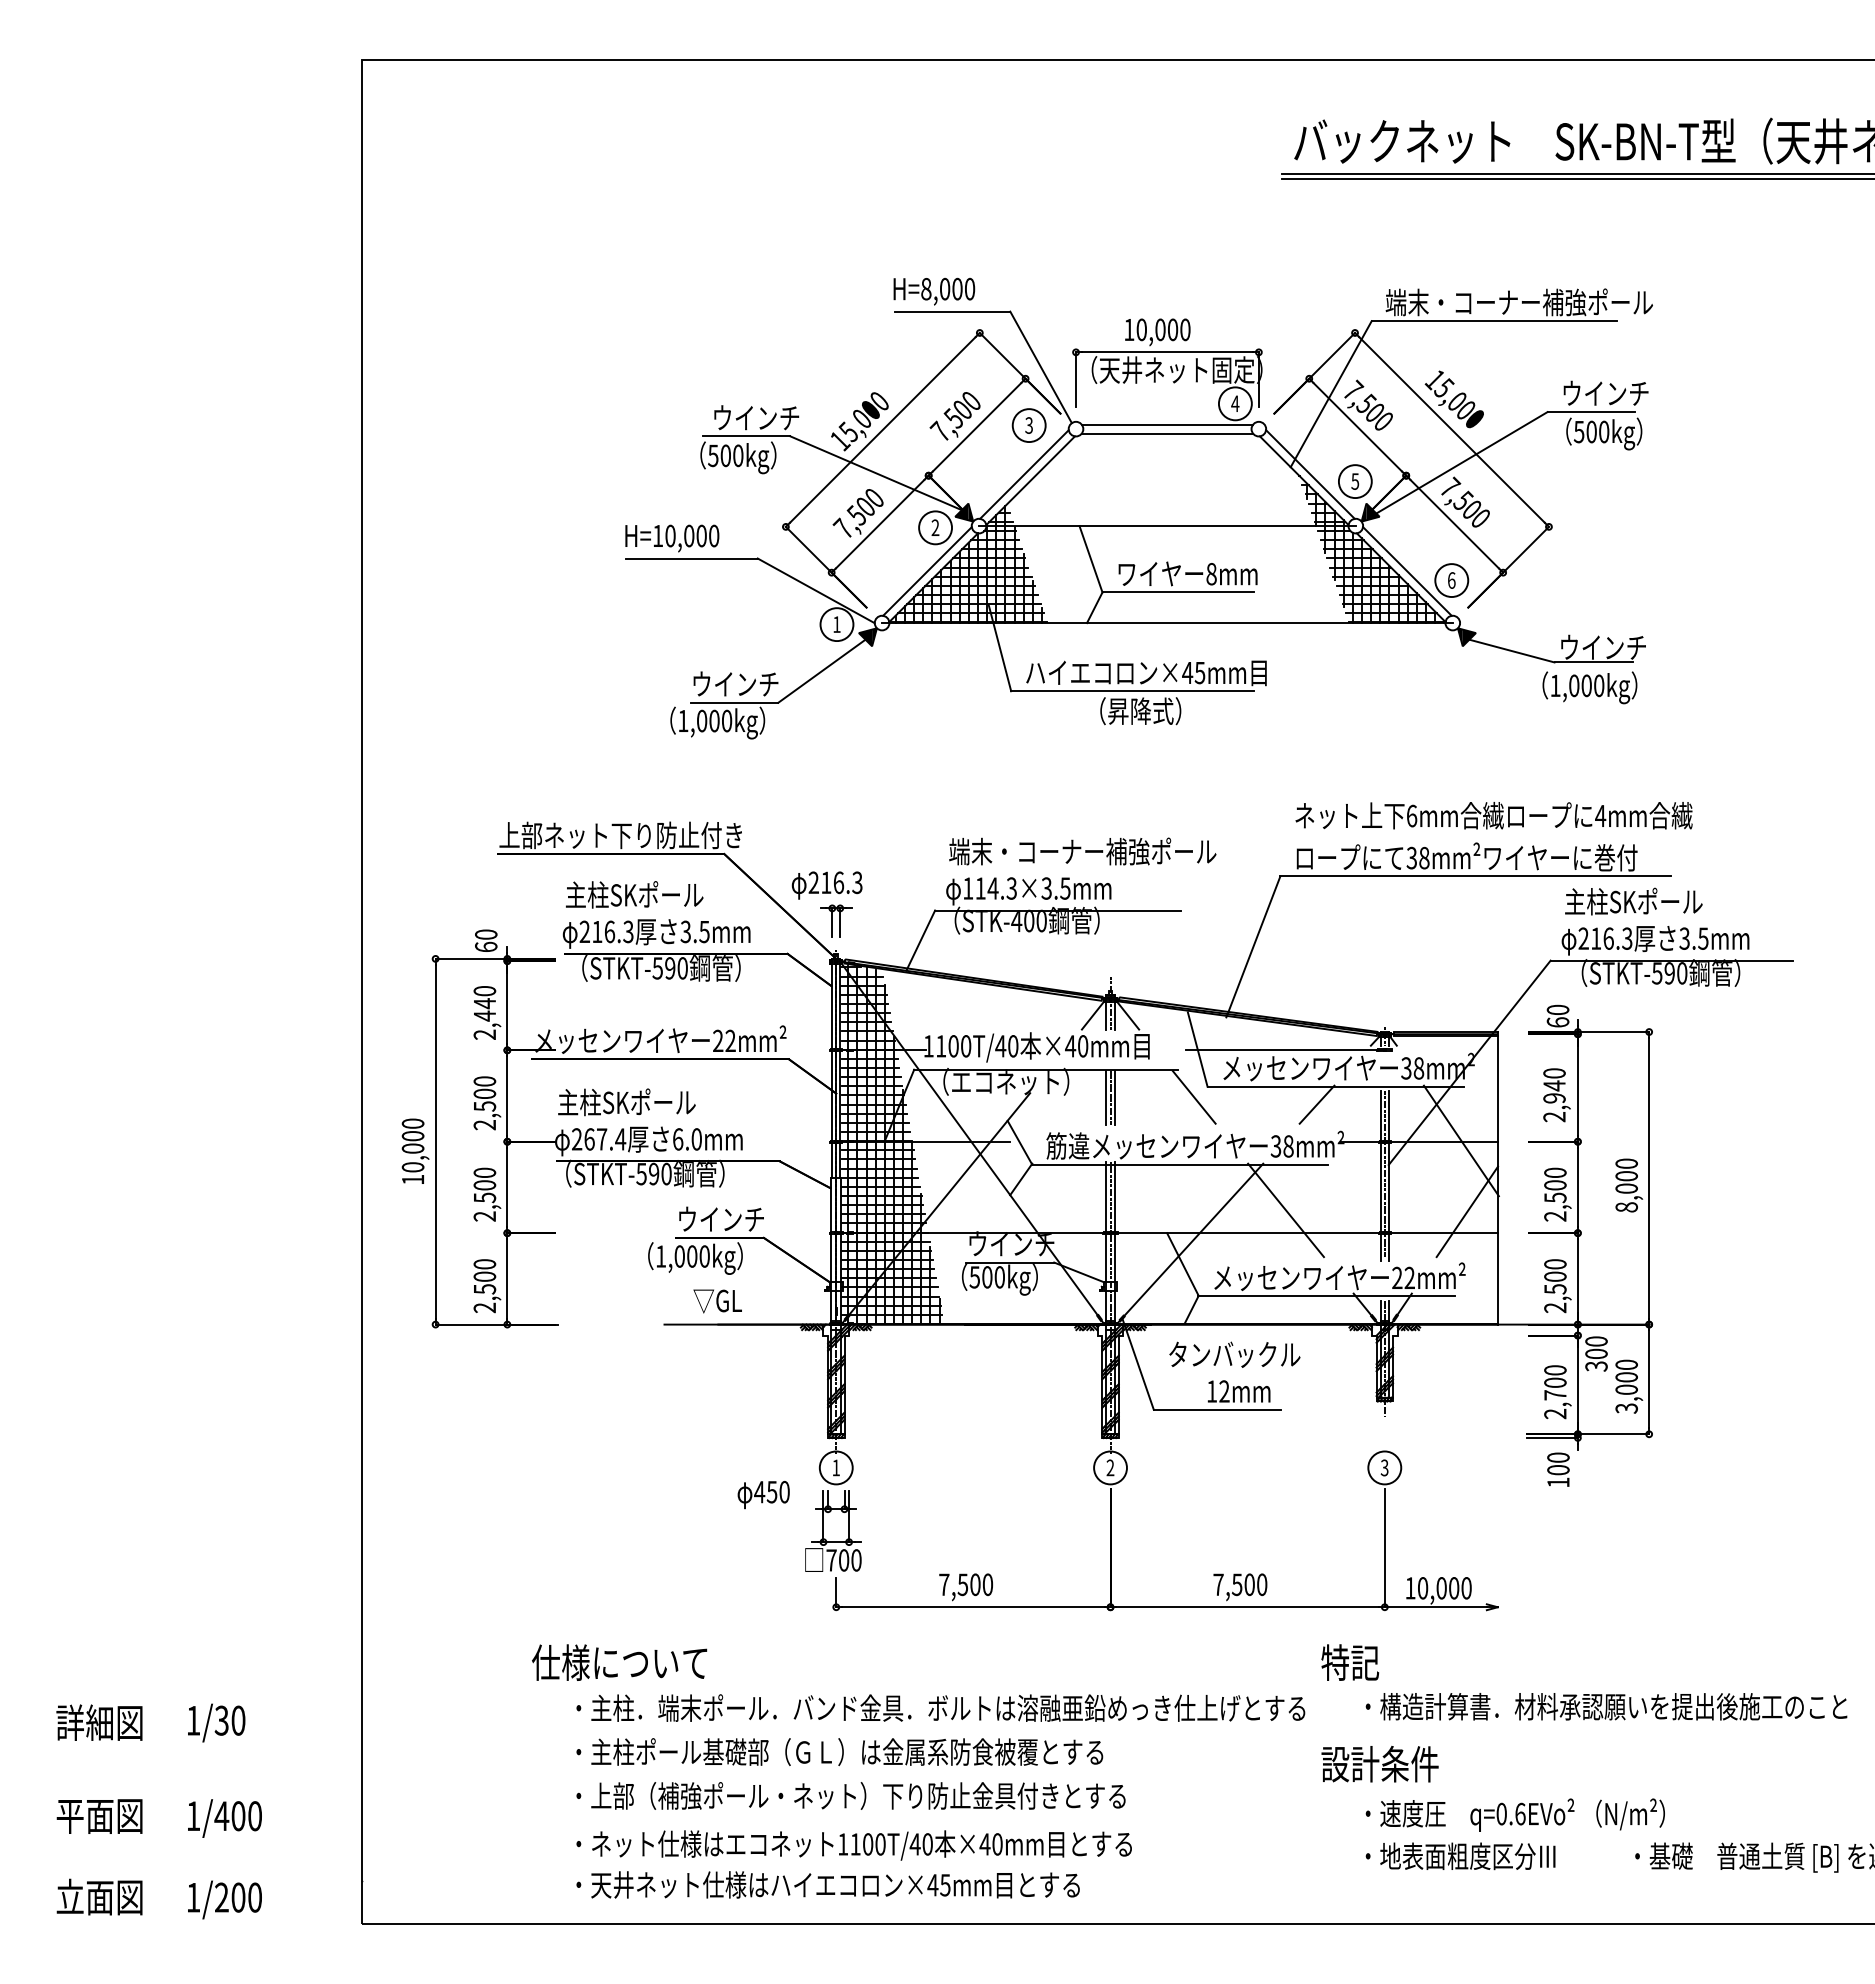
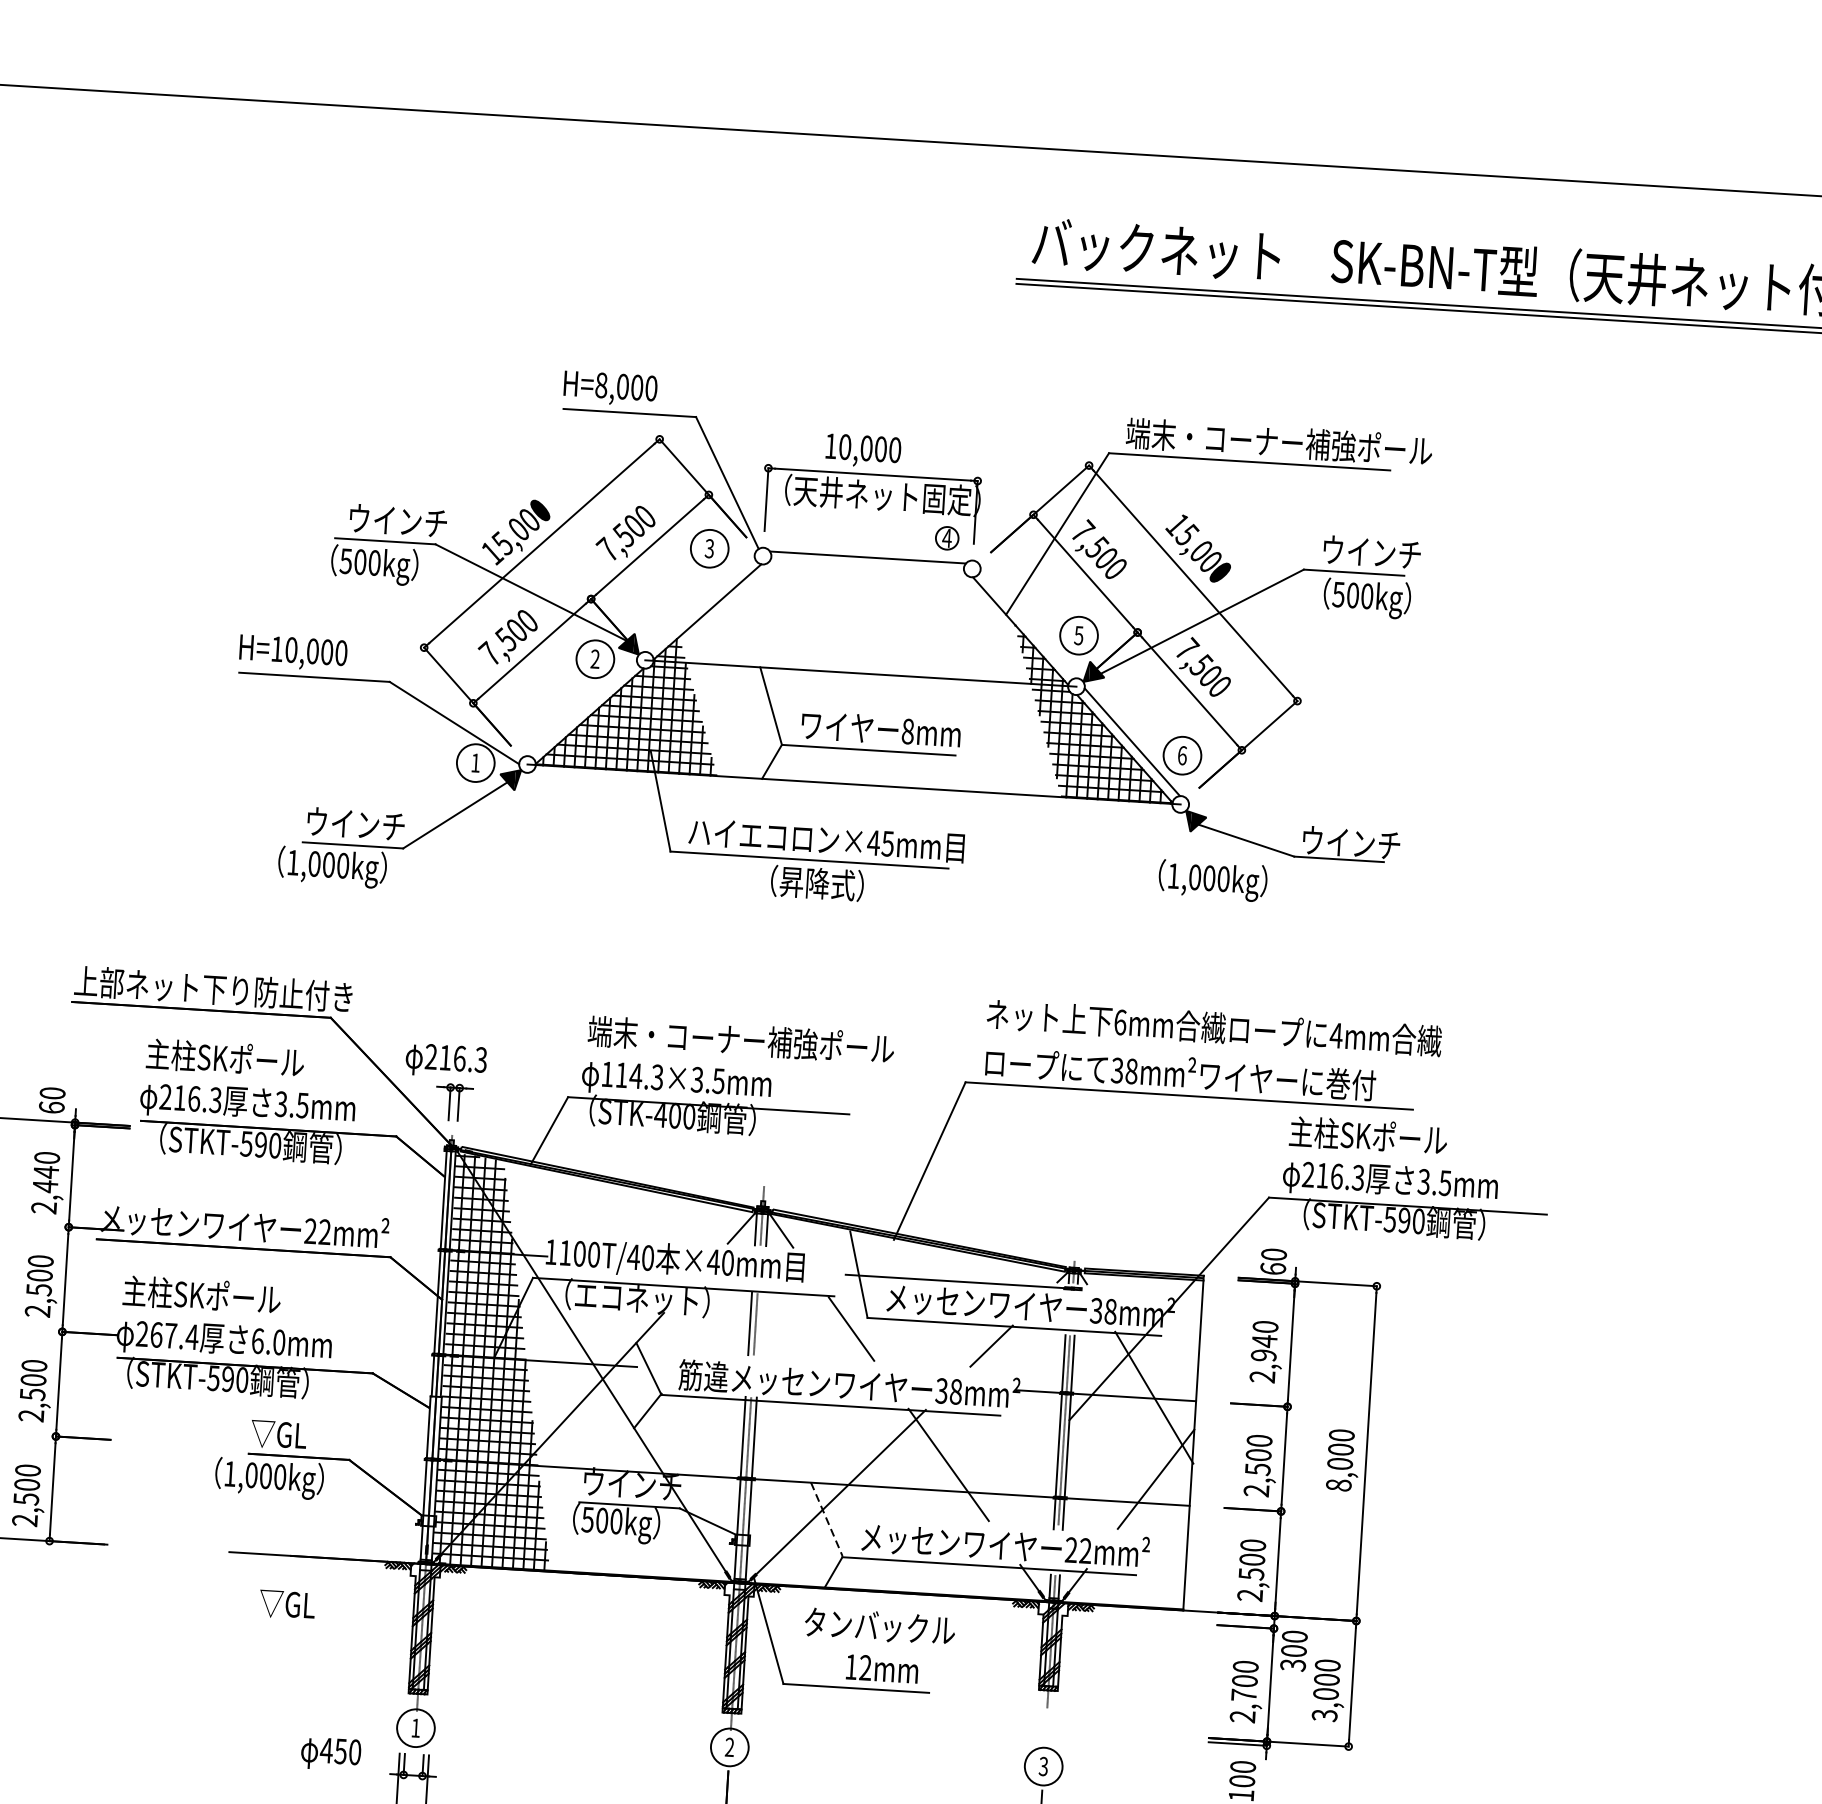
circle: (1234, 403) -> (946, 537), size x0.6
line: (1167, 433) -> (867, 567), removed
line: (1024, 474) -> (700, 604), removed
line: (1310, 474) -> (1028, 624), removed
line: (927, 571) -> (583, 708), removed
text: (1589, 687) -> (1212, 880), moved
line: (1115, 1098) -> (761, 1324), removed
text: (720, 1219) -> (300, 1435), ウインチ -> ▽GL
line: (1182, 1264) -> (826, 1519), solid -> dashed
text: (717, 1301) -> (287, 1604), moved

